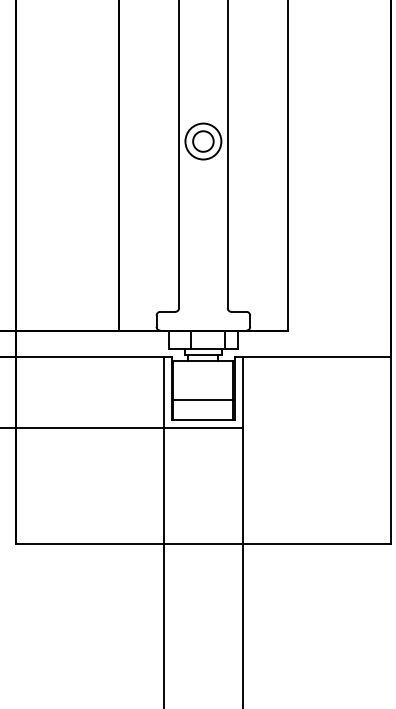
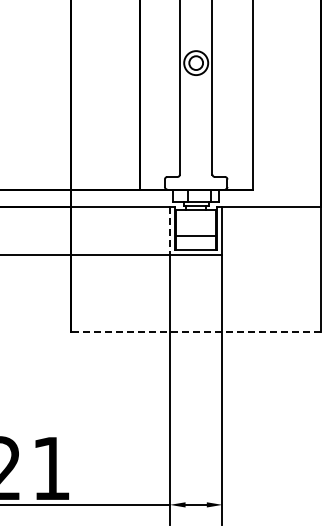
line: (163, 391) -> (169, 230), solid -> dashed
line: (202, 544) -> (195, 332), solid -> dashed

